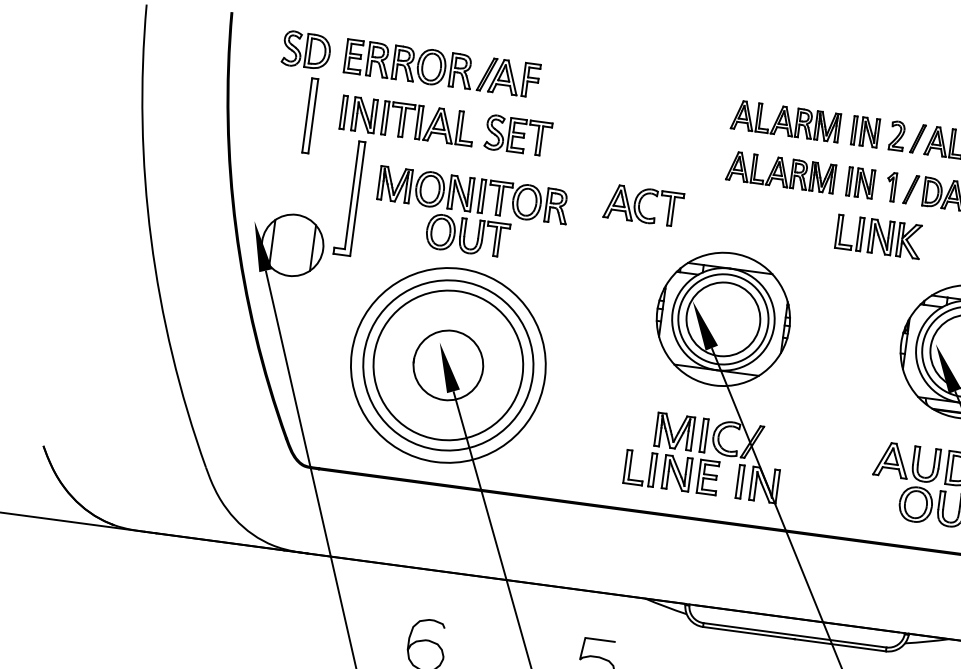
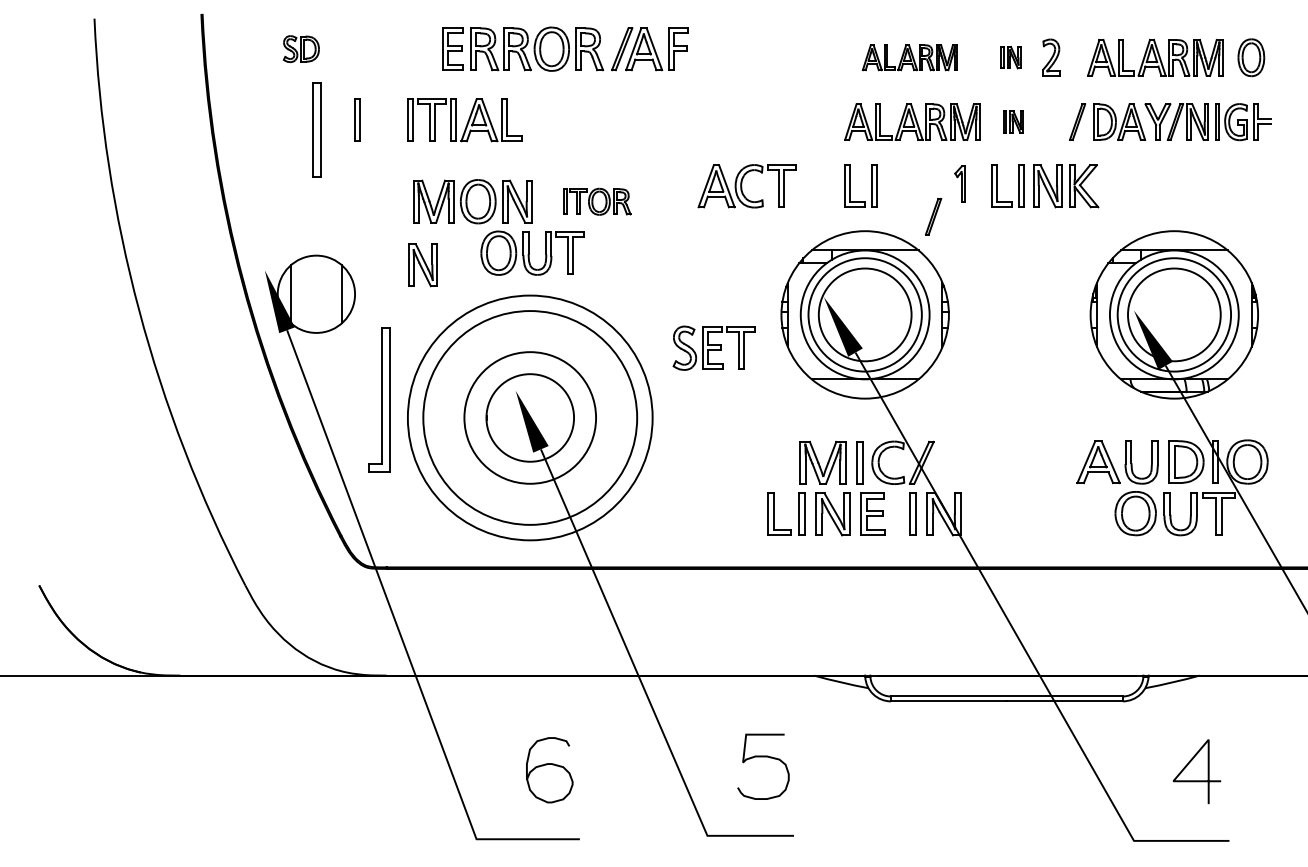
part: (306, 49) -> (301, 48), size x0.6
part: (442, 68) -> (565, 48), moved
part: (363, 115) -> (422, 265), moved
part: (785, 121) -> (909, 57), size x0.7
part: (865, 131) -> (1010, 57), size x0.6
part: (517, 135) -> (713, 347), moved
part: (917, 138) -> (933, 216), moved
part: (860, 182) -> (1013, 121), size x0.6
part: (890, 186) -> (959, 183), moved
part: (349, 197) -> (379, 399), moved
part: (523, 201) -> (596, 201), size x0.6
part: (725, 215) -> (850, 185), added
circle: (448, 365) -> (530, 417), size x0.7

